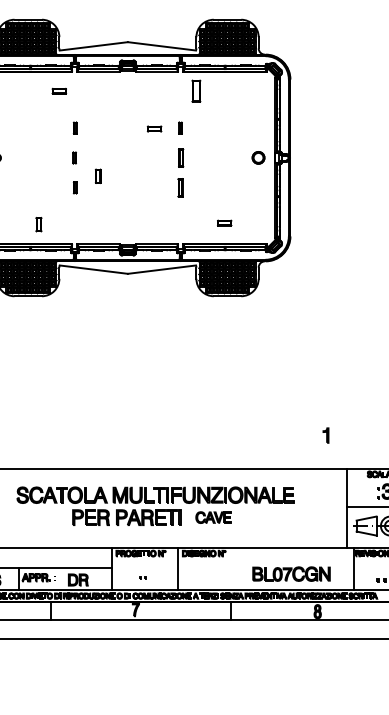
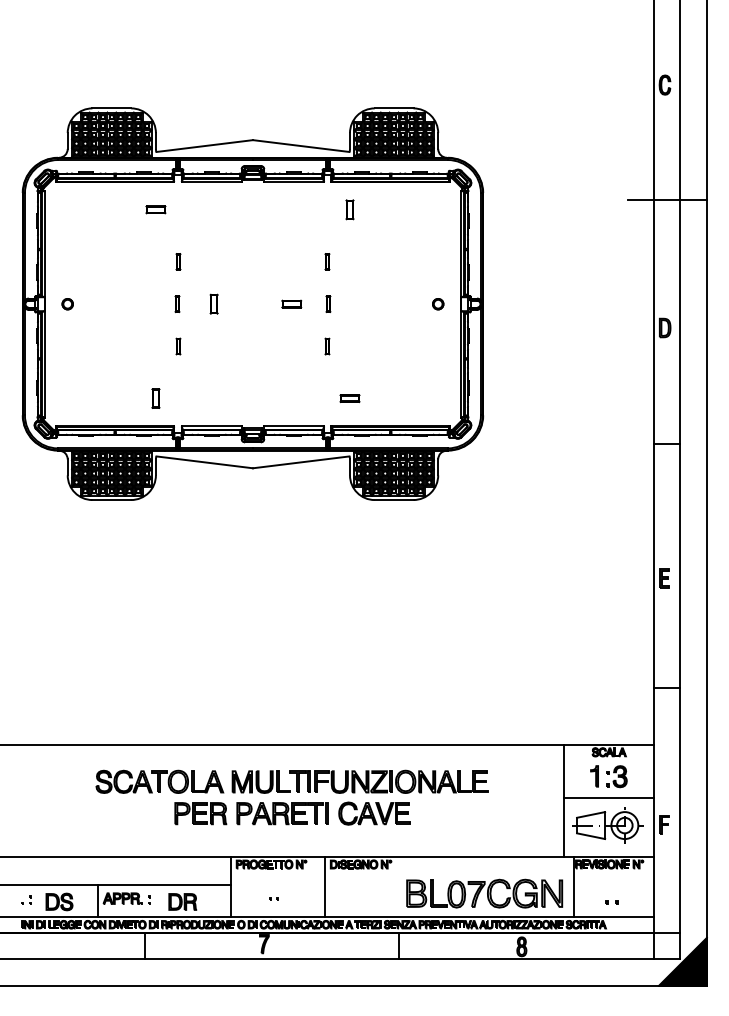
part: (196, 91) -> (349, 209), size x0.62
part: (154, 128) -> (291, 303), moved
part: (181, 157) -> (328, 303), size x0.62
part: (258, 158) -> (438, 304), size x0.62
part: (97, 175) -> (213, 303), moved
part: (180, 187) -> (327, 346), size x0.62
part: (224, 223) -> (349, 398), moved
part: (38, 224) -> (155, 398), moved
part: (325, 435) -> (594, 776), moved
part: (213, 517) -> (374, 813), size x1.43
part: (291, 574) -> (484, 893), size x1.43

